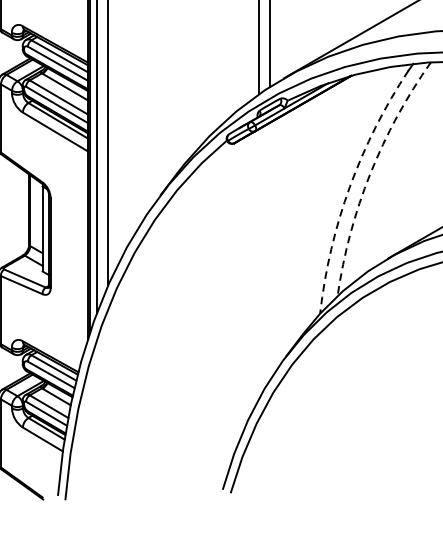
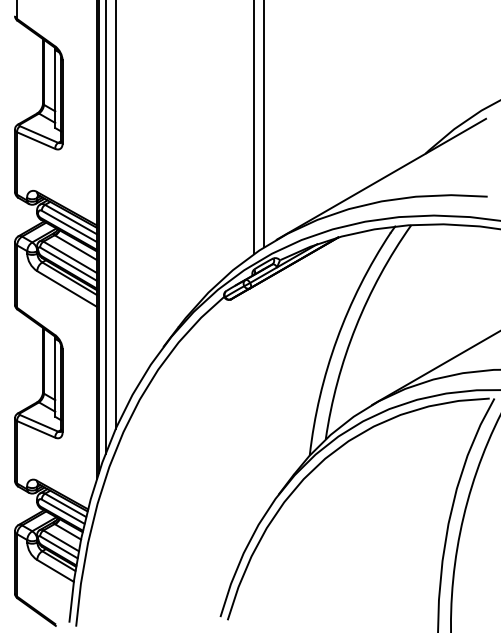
arc: (370, 174) -> (355, 327), dashed -> solid
arc: (350, 187) -> (337, 339), dashed -> solid

